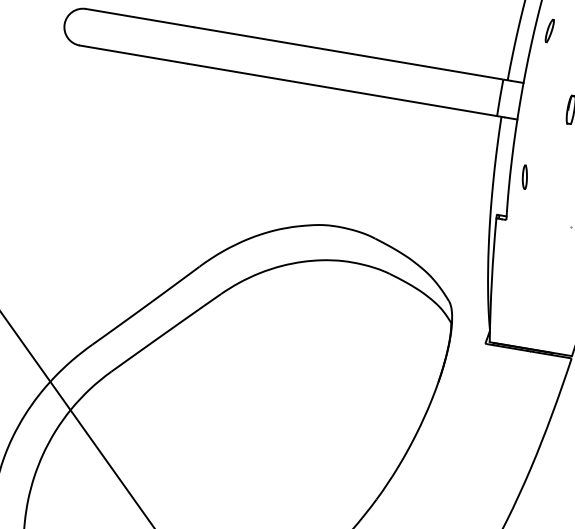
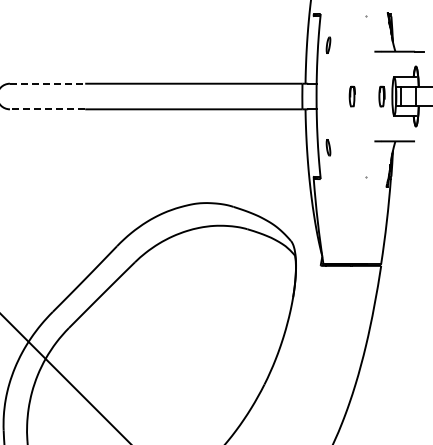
line: (139, 17) -> (47, 83), solid -> dashed
line: (133, 54) -> (47, 109), solid -> dashed

